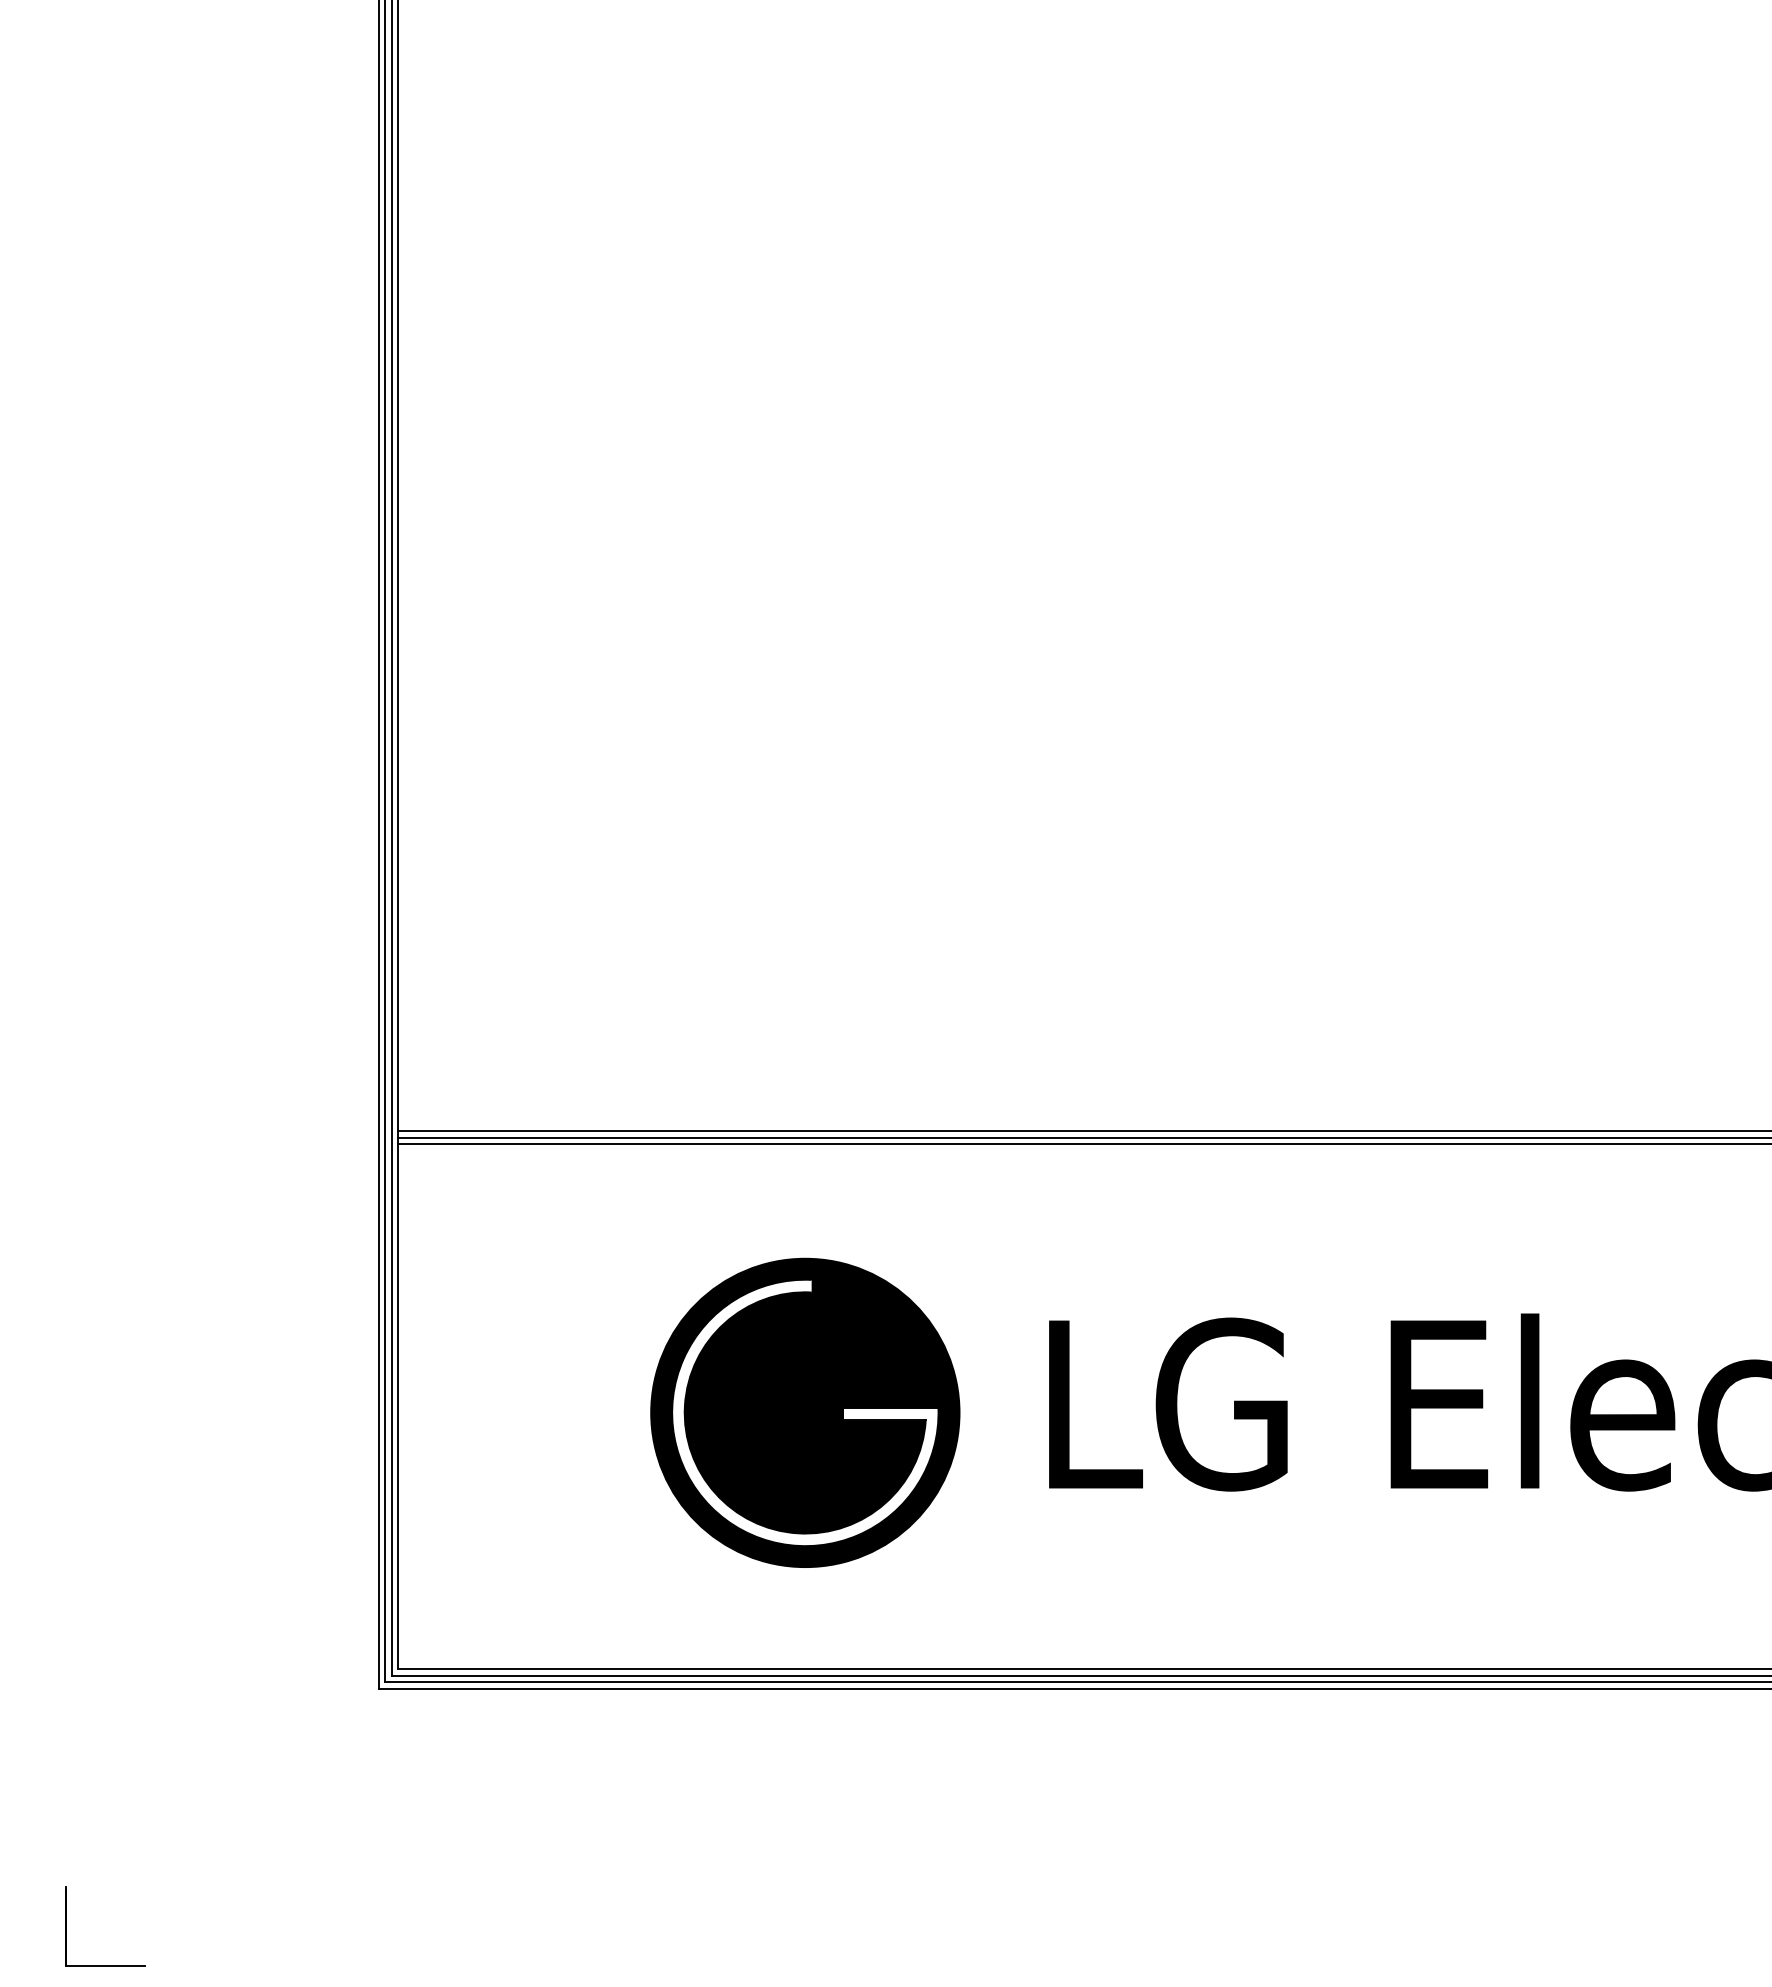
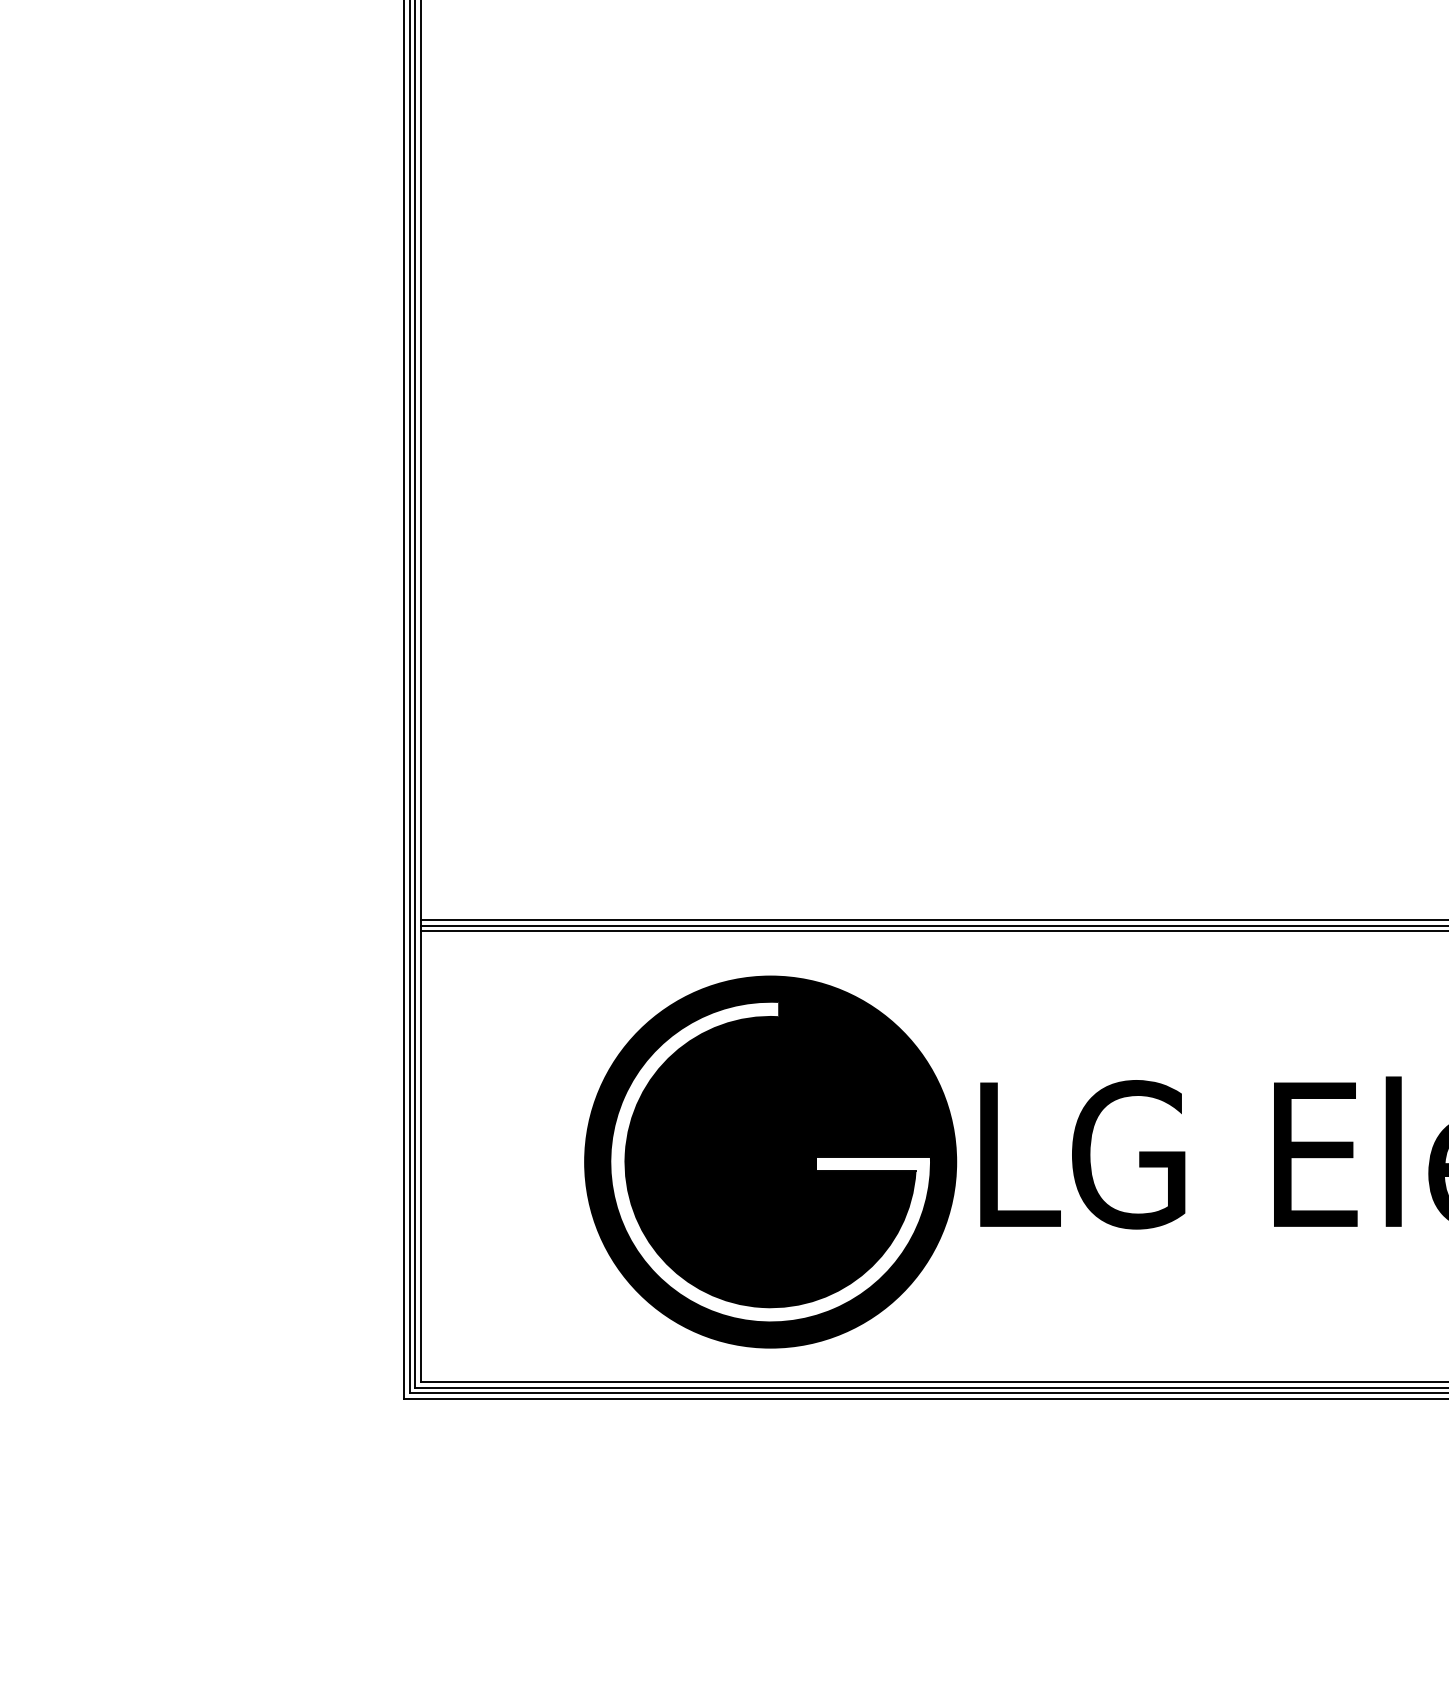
part: (805, 1412) -> (770, 1161), size x1.4
part: (66, 1926) -> (135, 1603), removed

